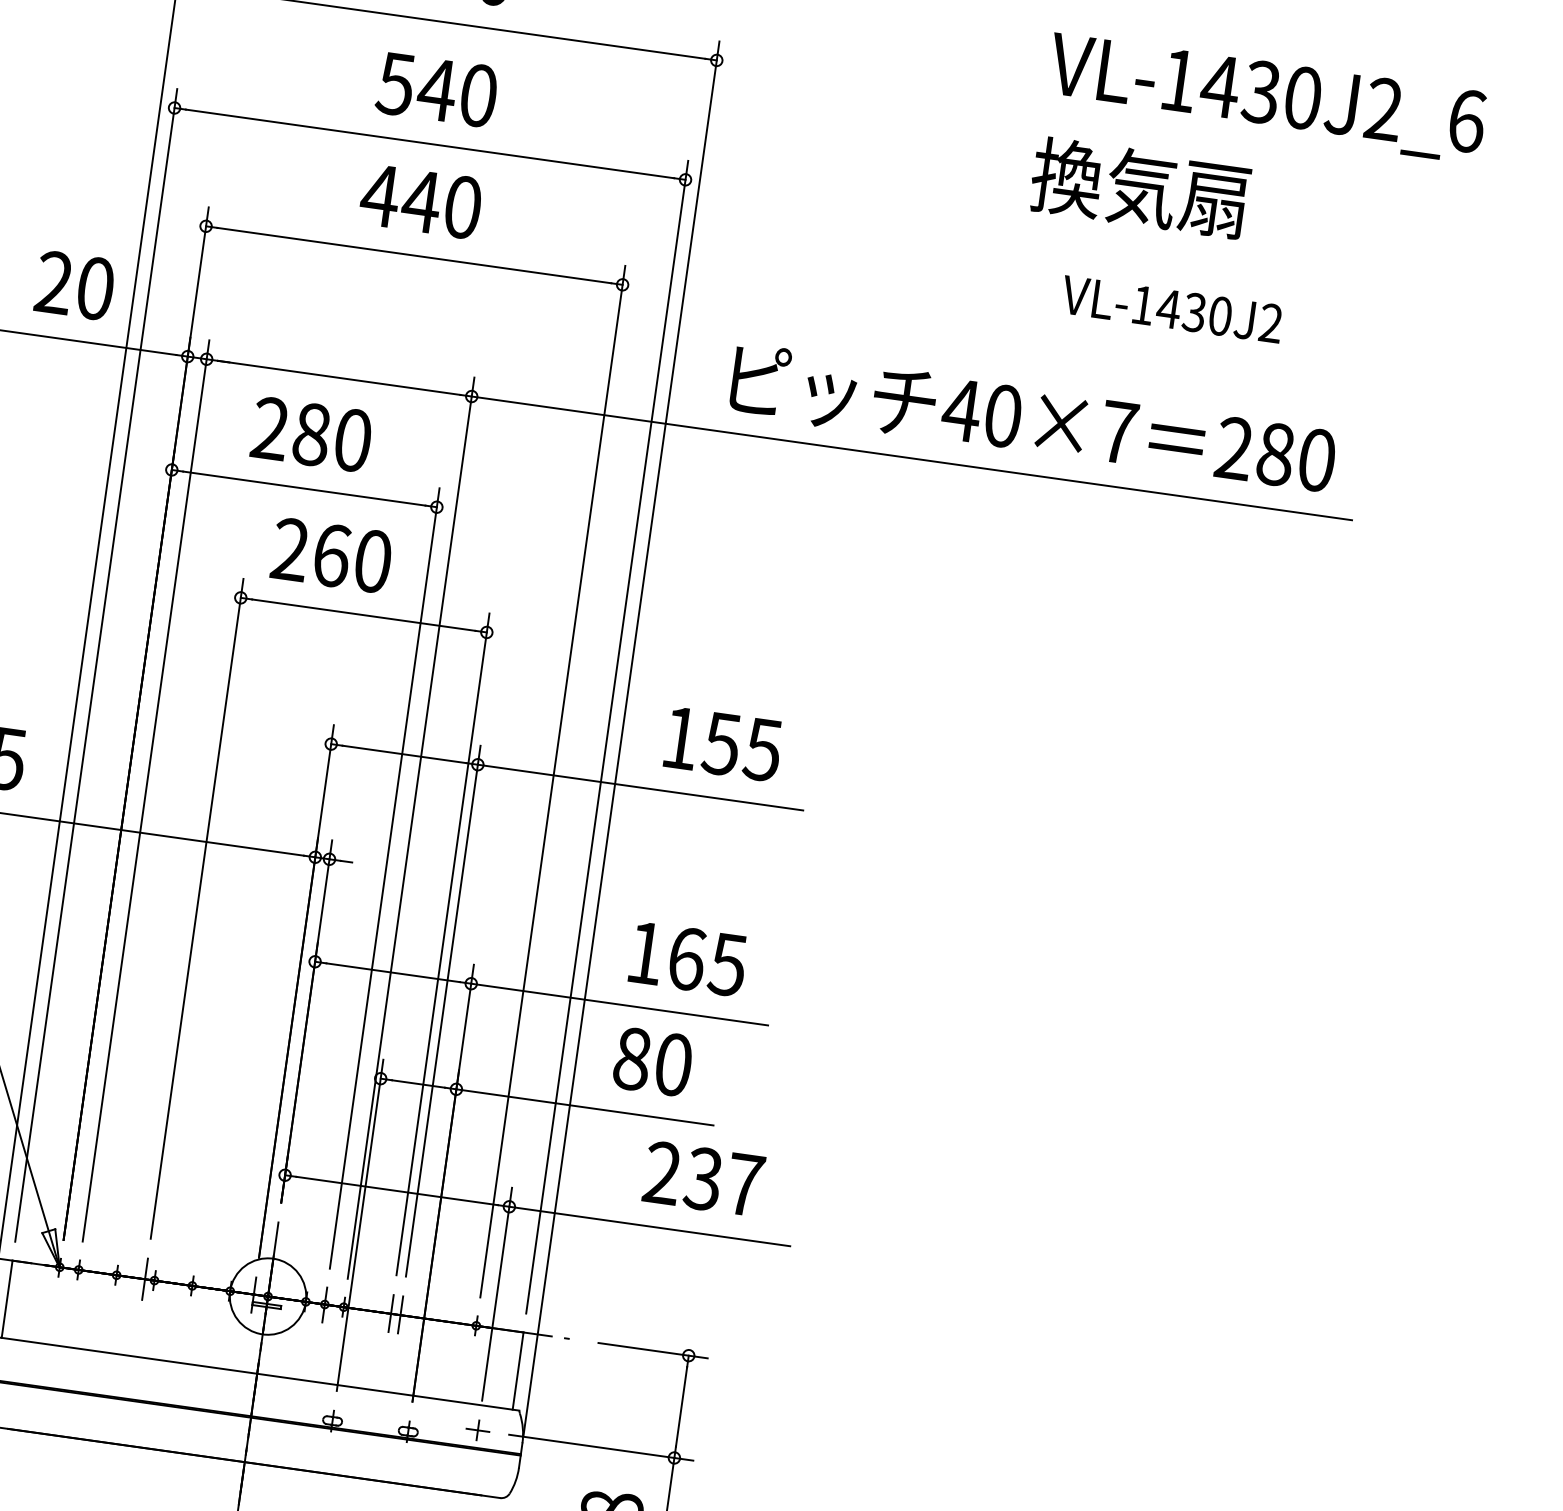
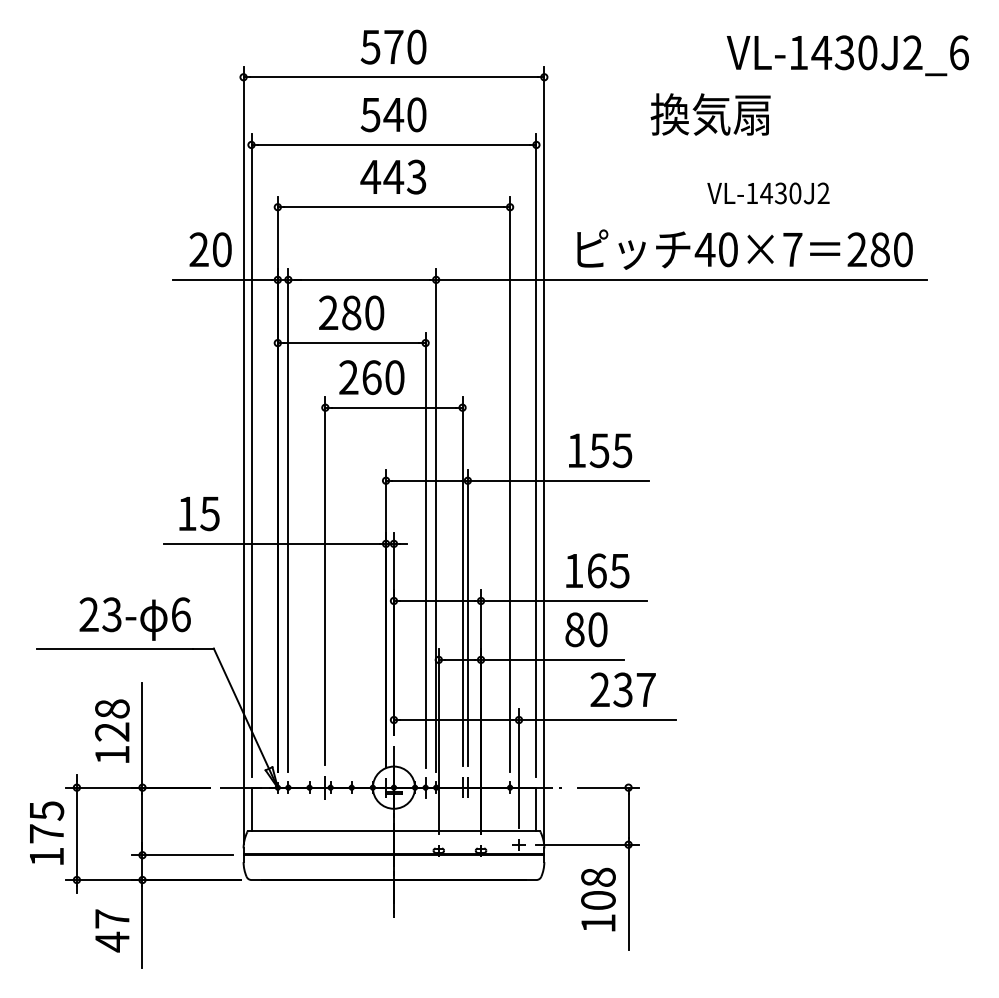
text: (1139, 187) -> (710, 114), moved
text: (462, 206) -> (416, 176), 440 -> 443
text: (1172, 309) -> (768, 193), moved

